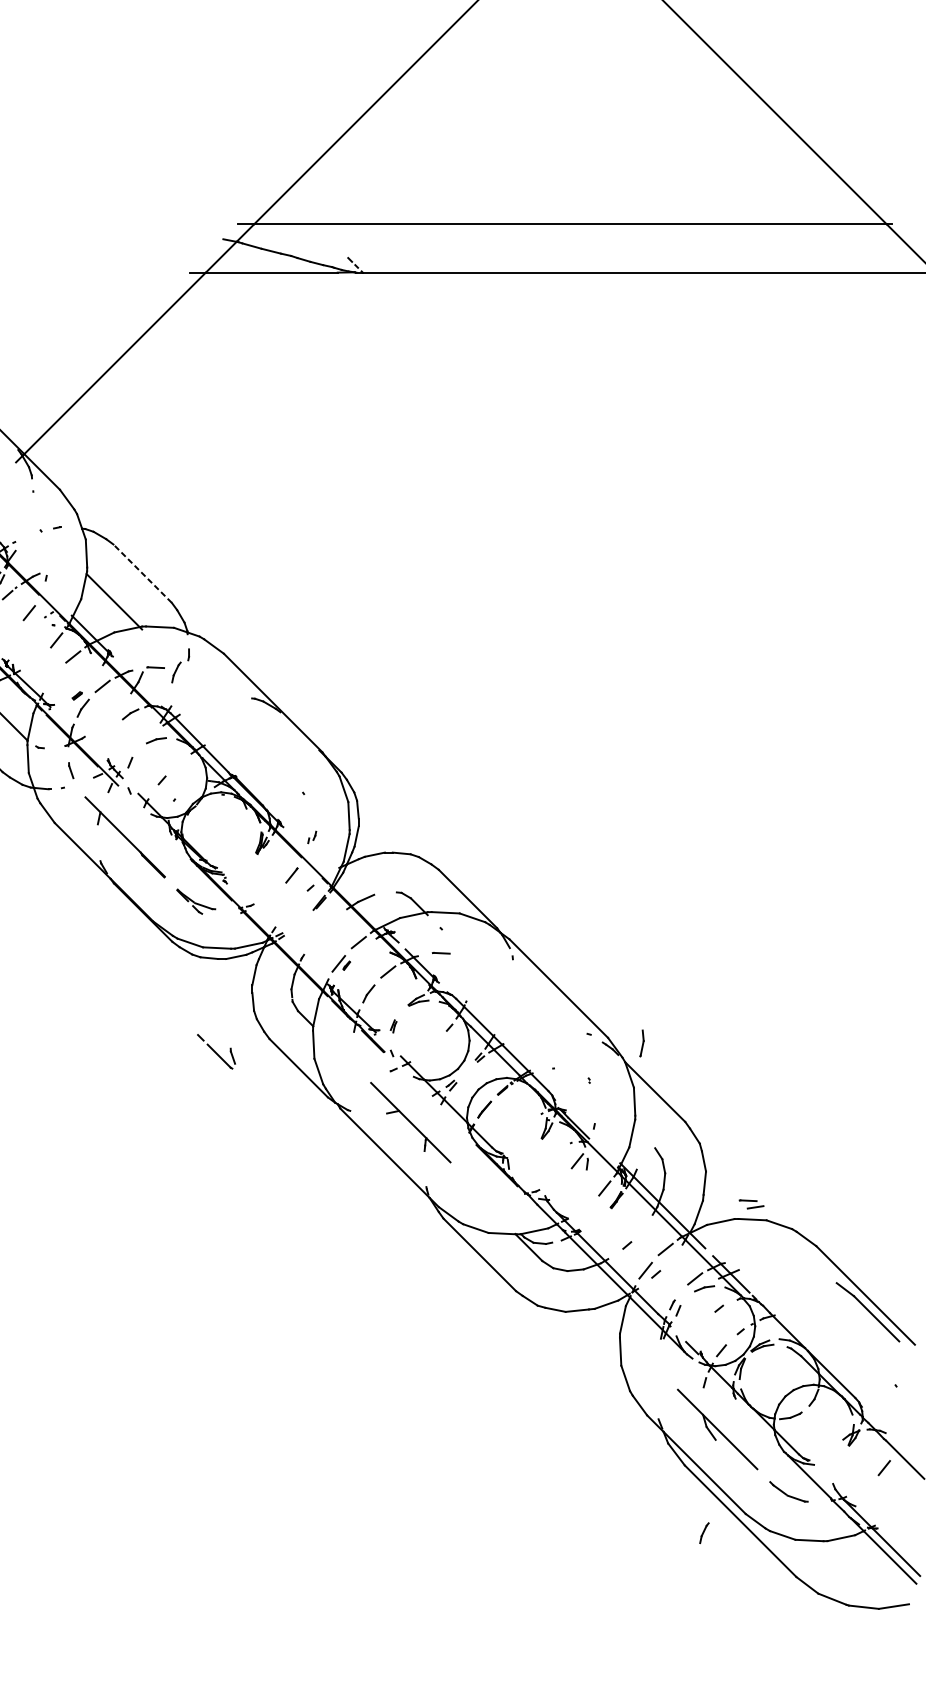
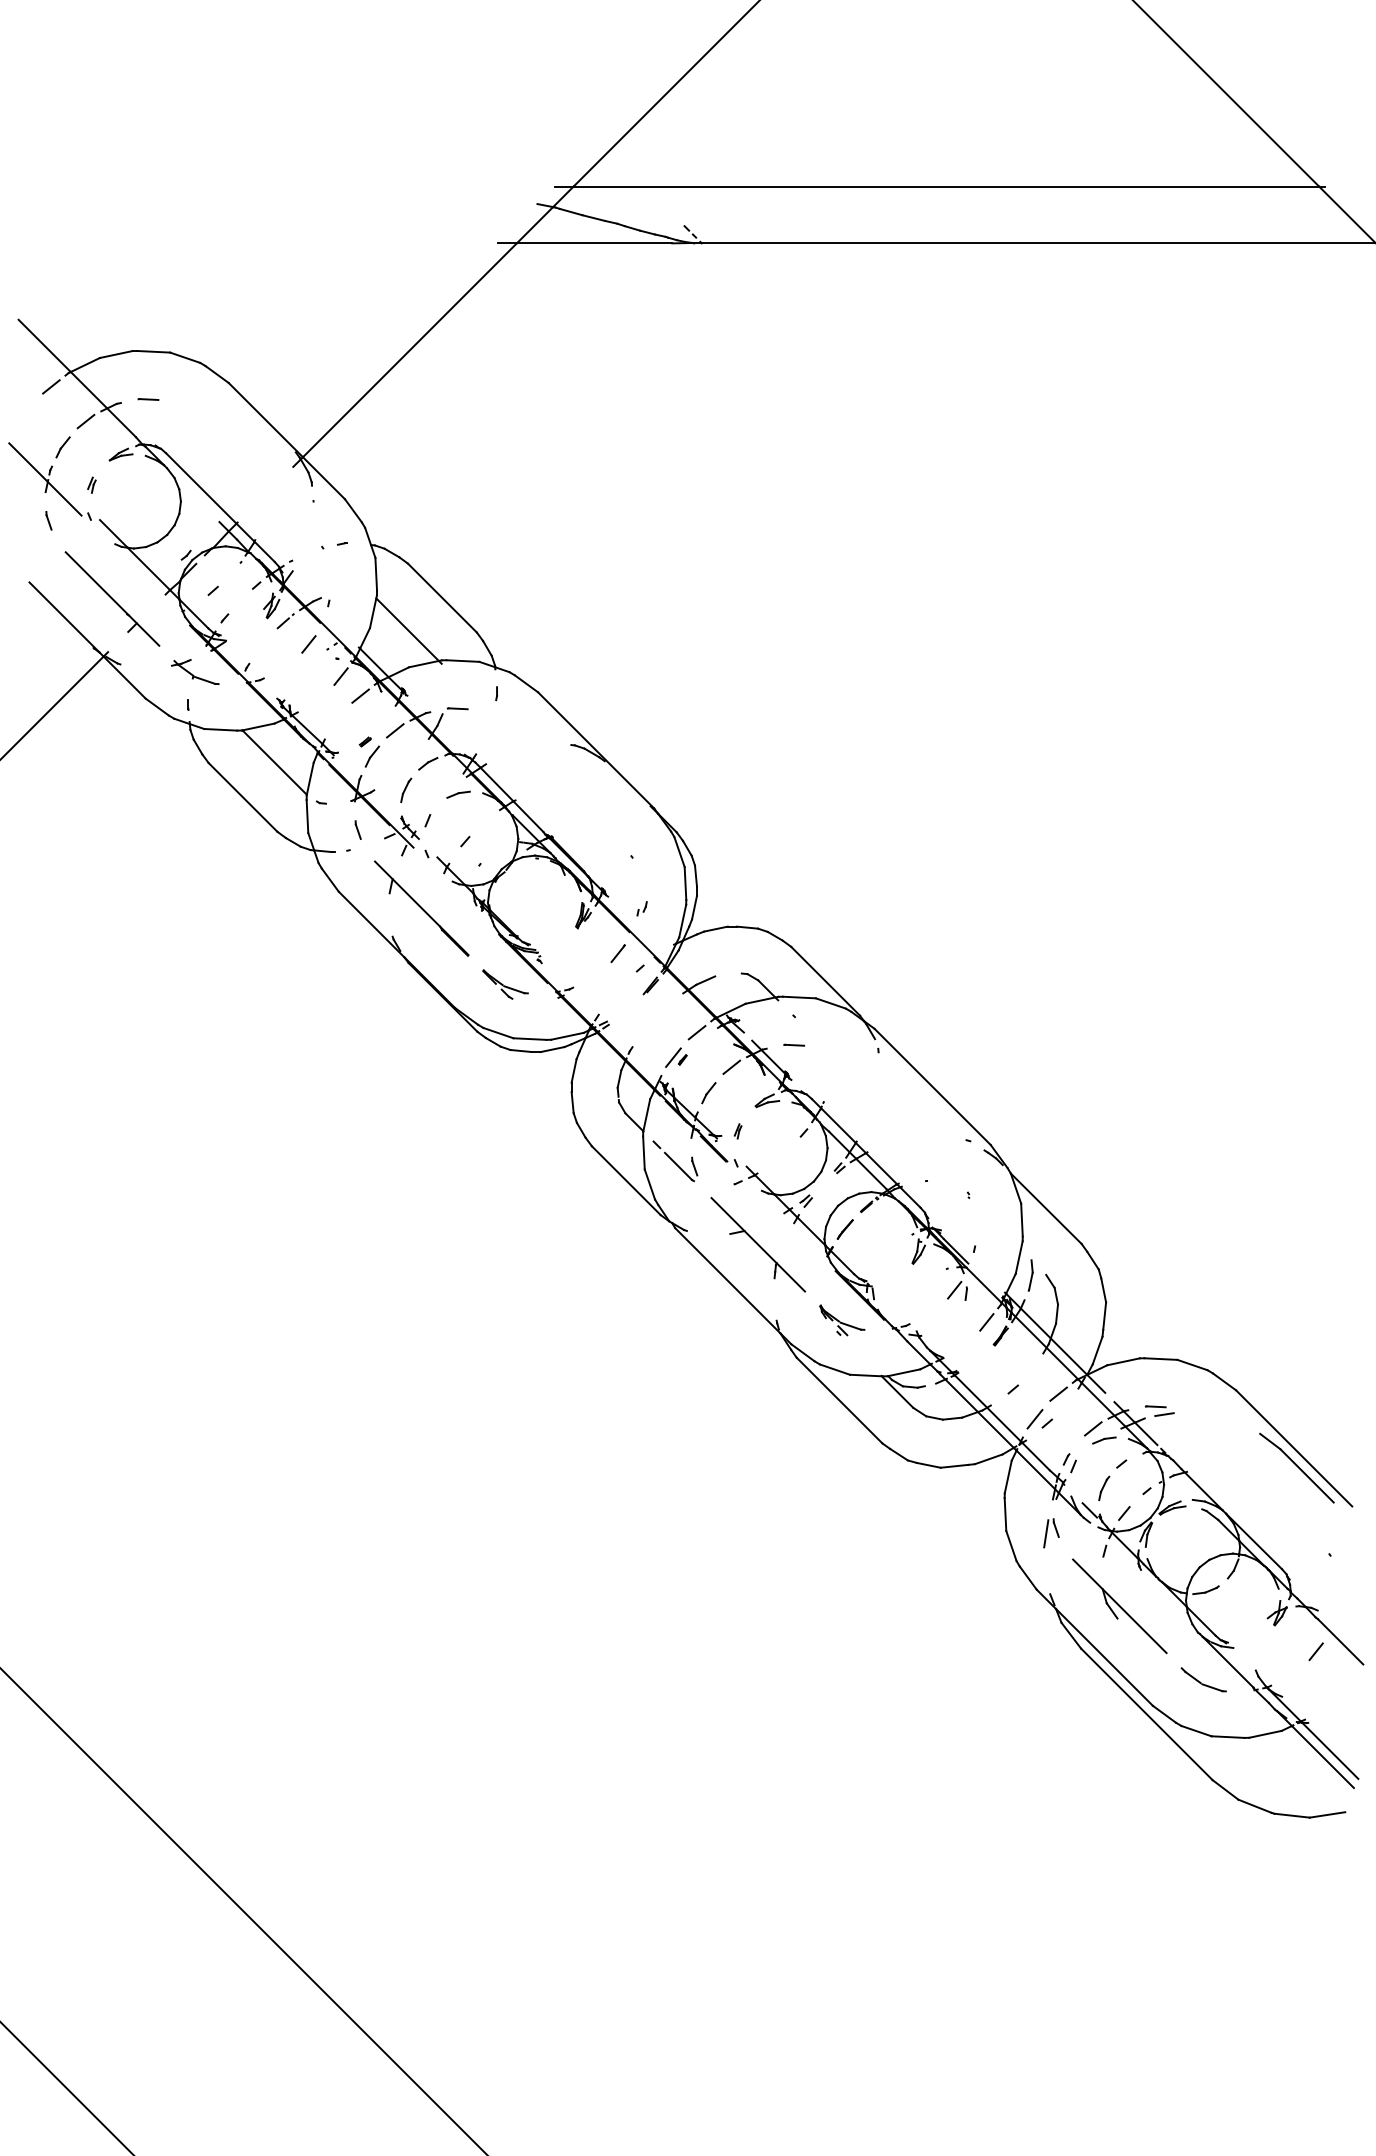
line: (142, 574) -> (442, 598), dashed -> solid
part: (176, 672) -> (406, 790), moved
part: (641, 1043) -> (1030, 1275), moved
part: (216, 1051) -> (675, 1161), moved
part: (482, 1186) -> (842, 1320), added
part: (751, 1203) -> (1159, 1410), moved
part: (659, 1367) -> (1051, 1533), added
part: (704, 1533) -> (1104, 1488), moved

